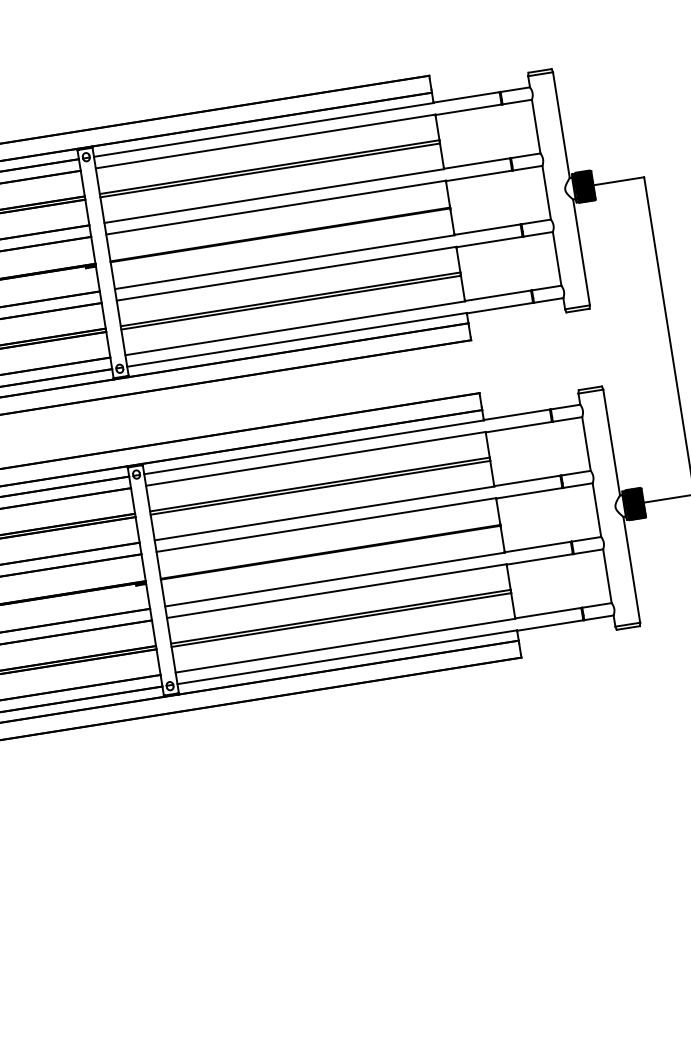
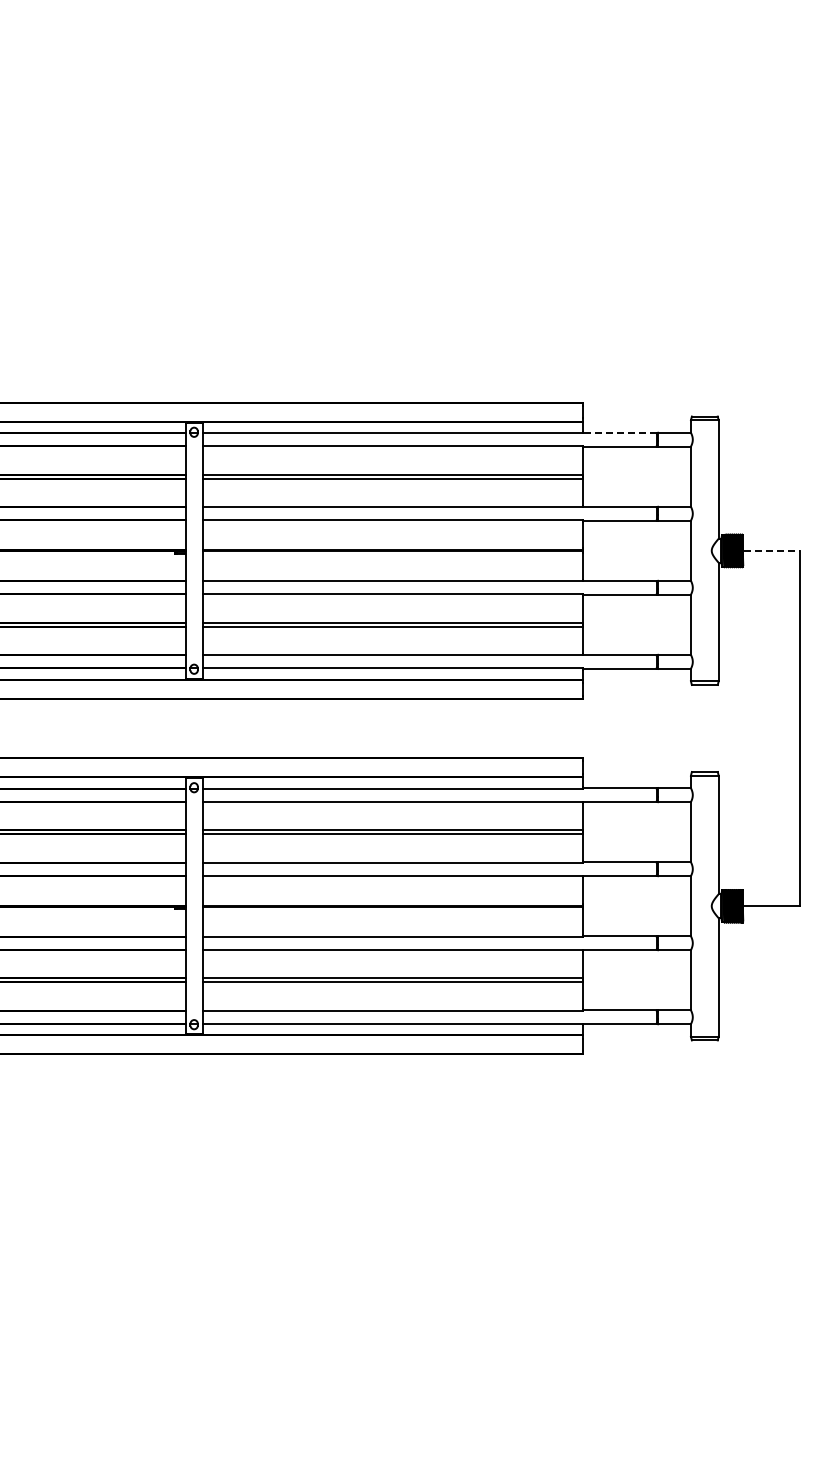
line: (466, 97) -> (619, 432), solid -> dashed
line: (619, 180) -> (772, 550), solid -> dashed

